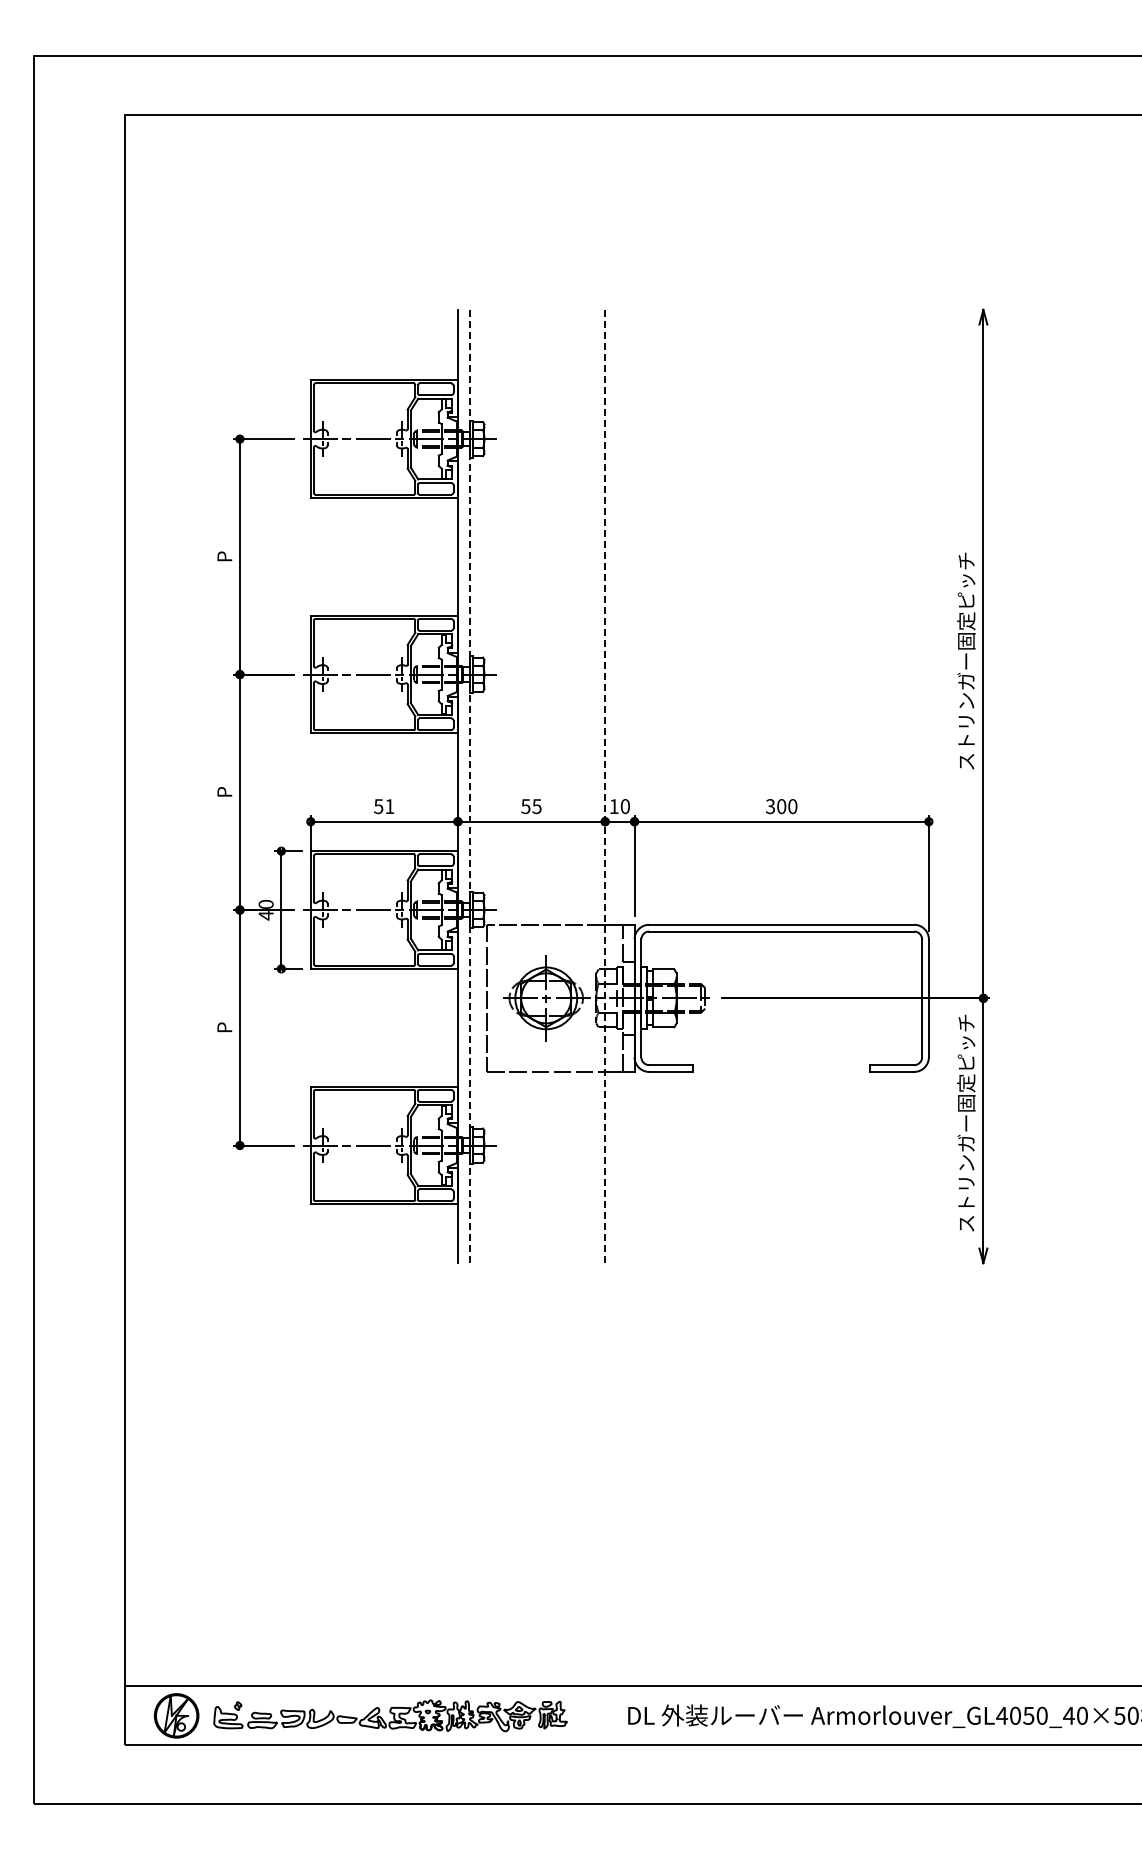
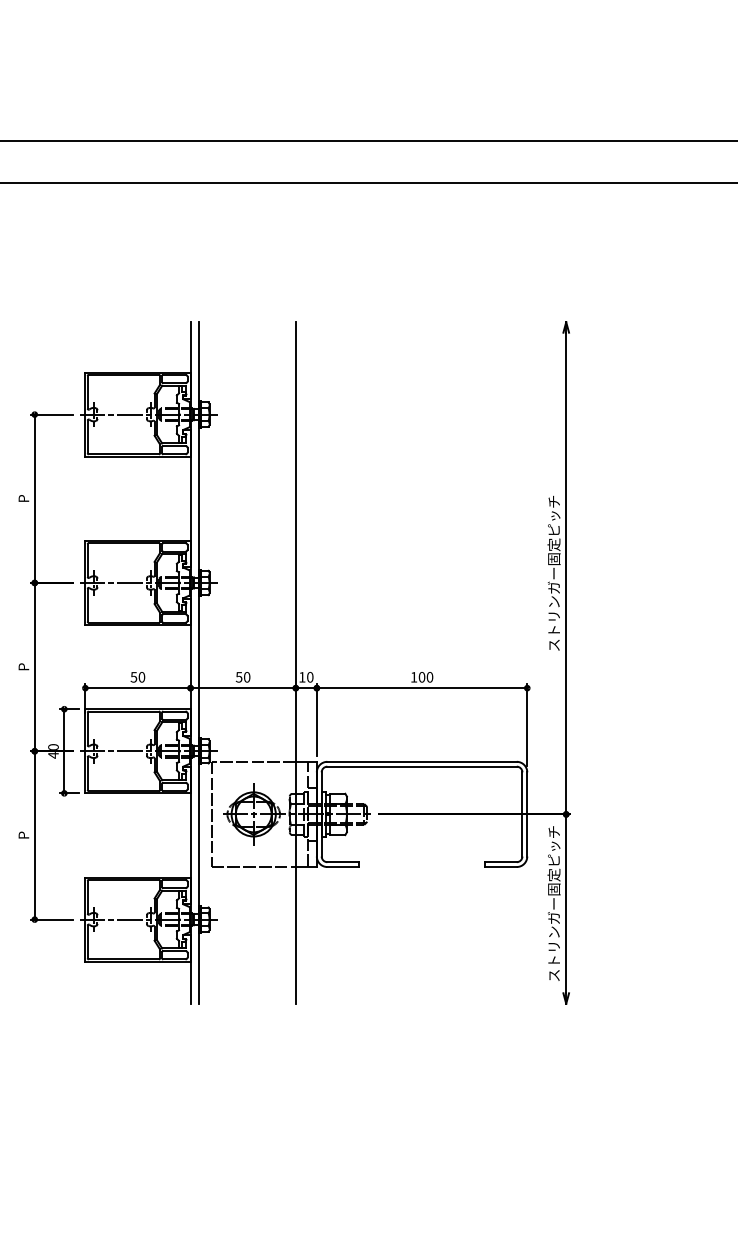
line: (469, 786) -> (198, 662), dashed -> solid
line: (605, 786) -> (296, 662), dashed -> solid
text: (389, 806) -> (141, 677), 51 -> 50
text: (536, 806) -> (246, 677), 55 -> 50
text: (769, 806) -> (413, 677), 300 -> 100

